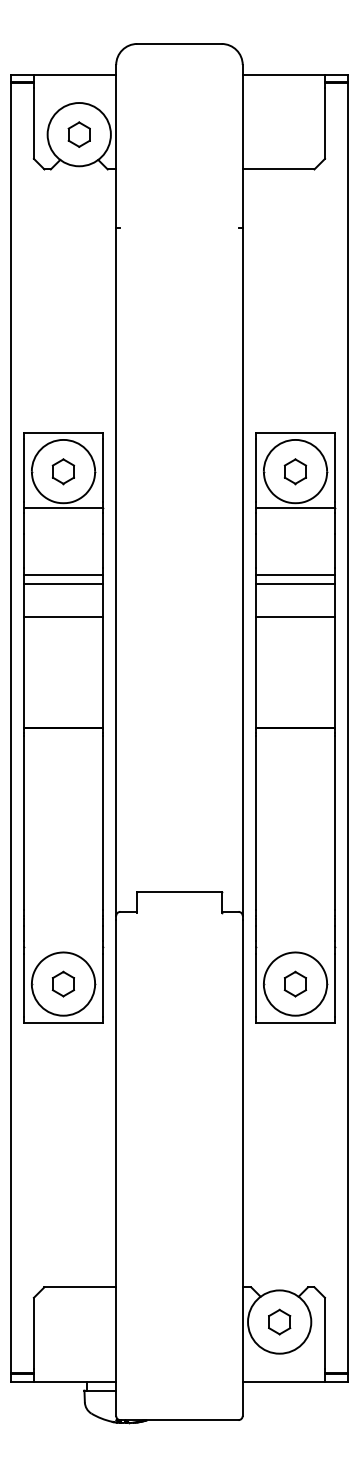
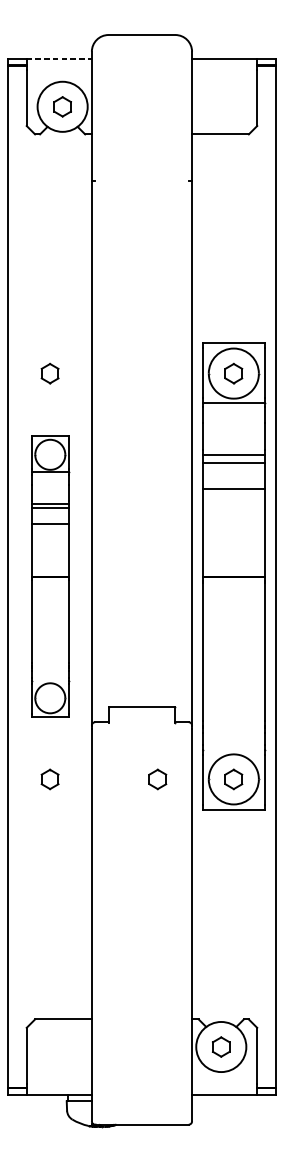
line: (75, 74) -> (59, 59), solid -> dashed
part: (63, 727) -> (50, 576), size x0.6
part: (199, 983) -> (157, 778), added

